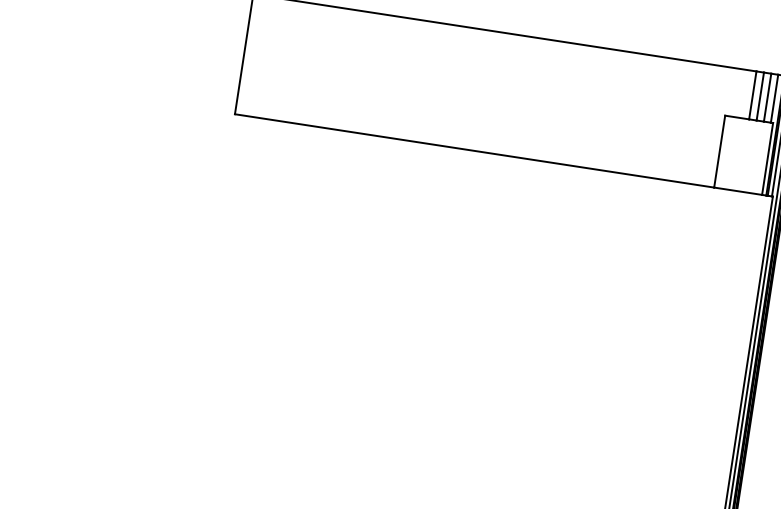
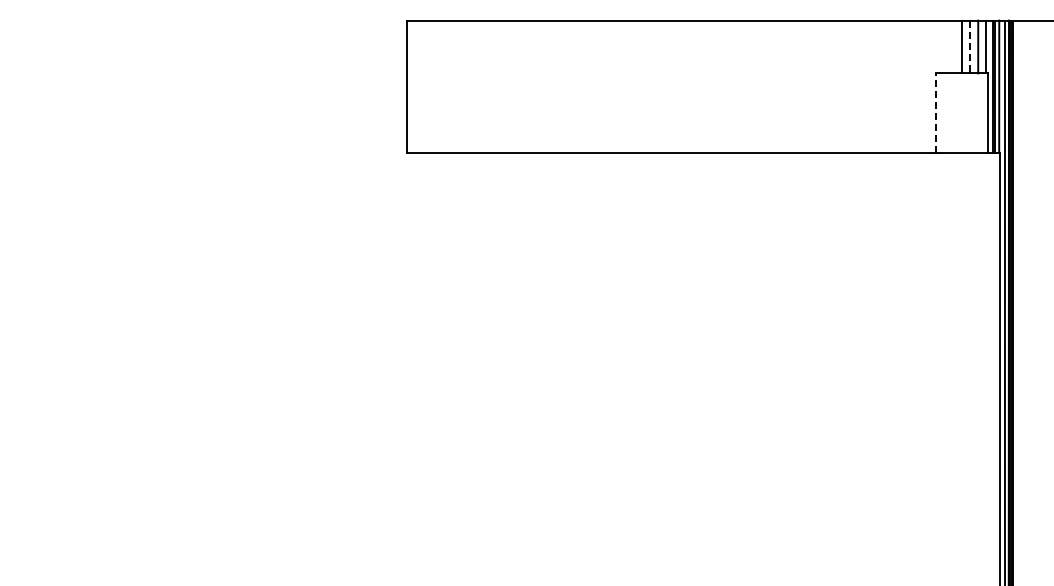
line: (760, 97) -> (970, 47), solid -> dashed
line: (719, 152) -> (935, 113), solid -> dashed

